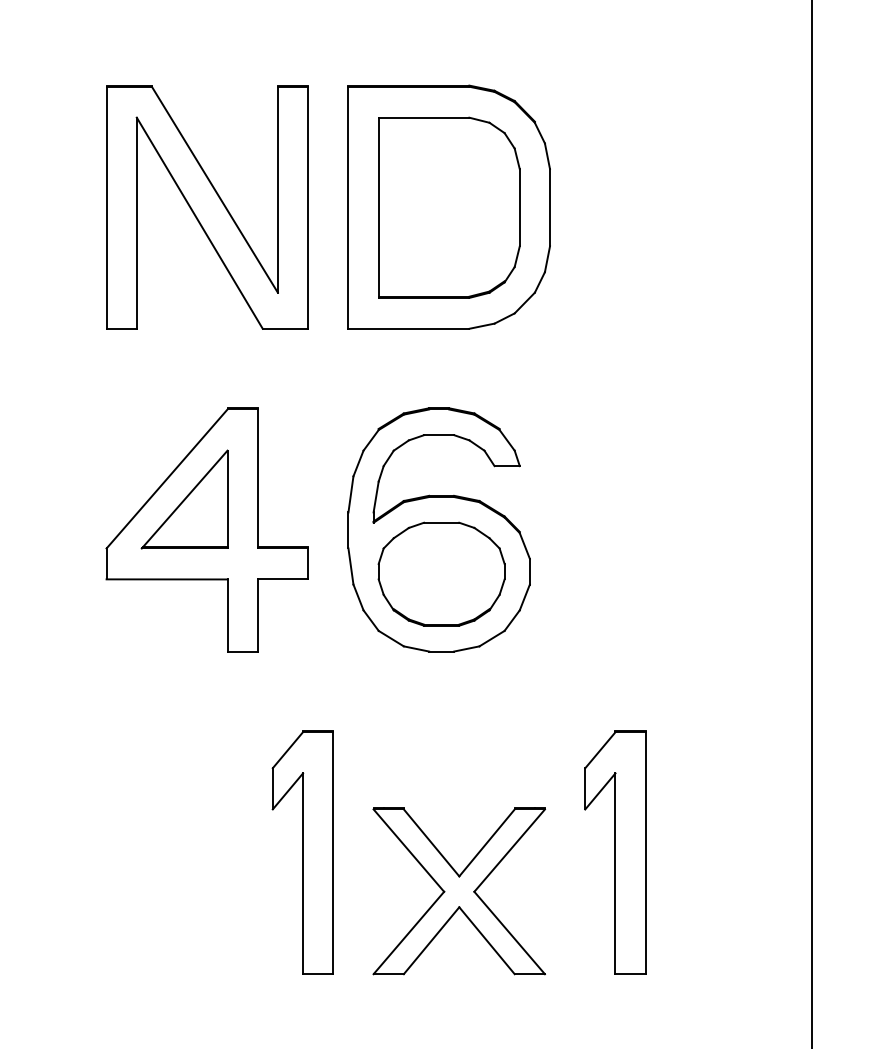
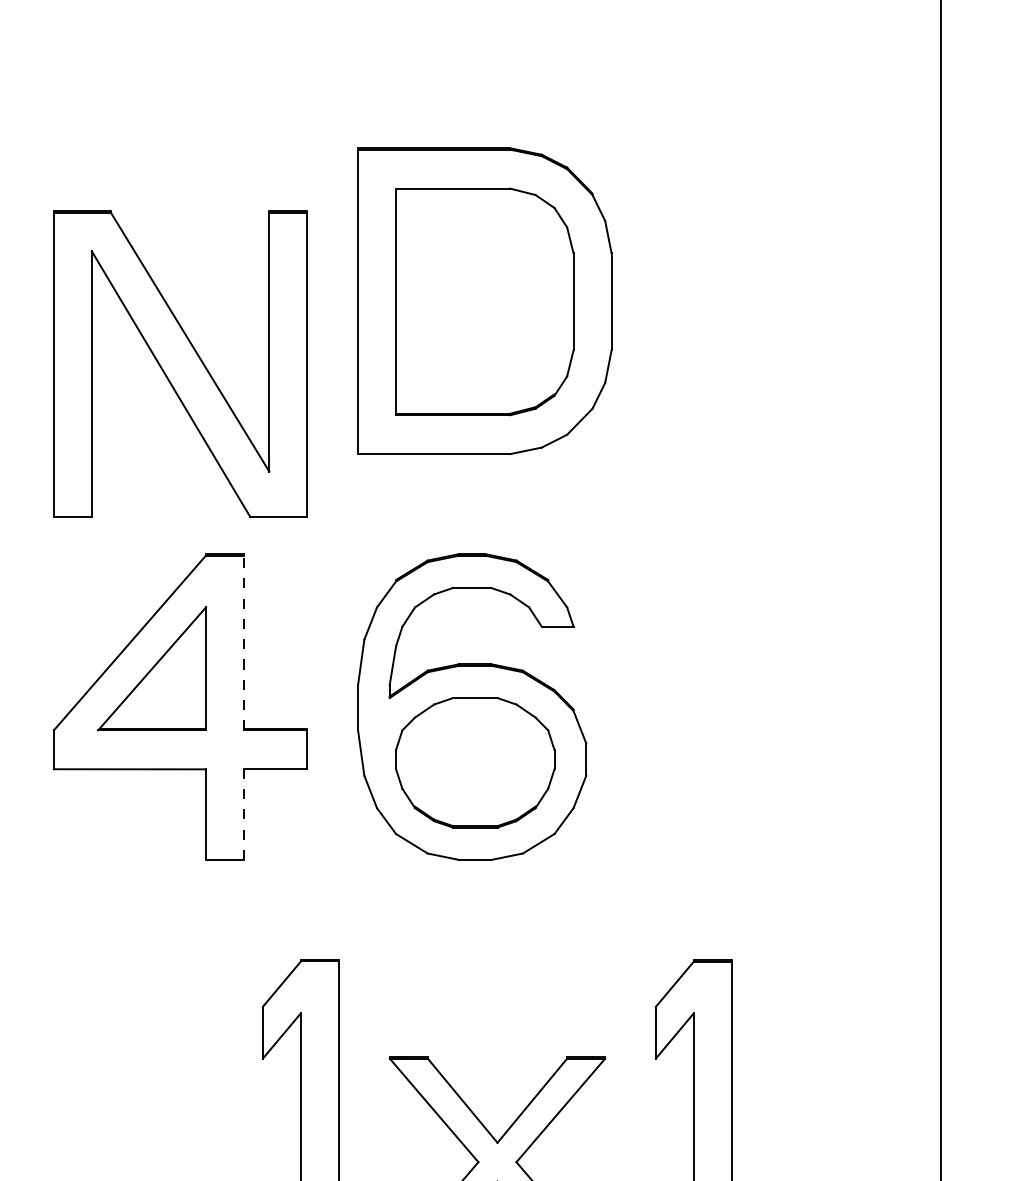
part: (207, 207) -> (180, 364), moved
line: (257, 478) -> (243, 642), solid -> dashed
line: (257, 615) -> (243, 814), solid -> dashed

